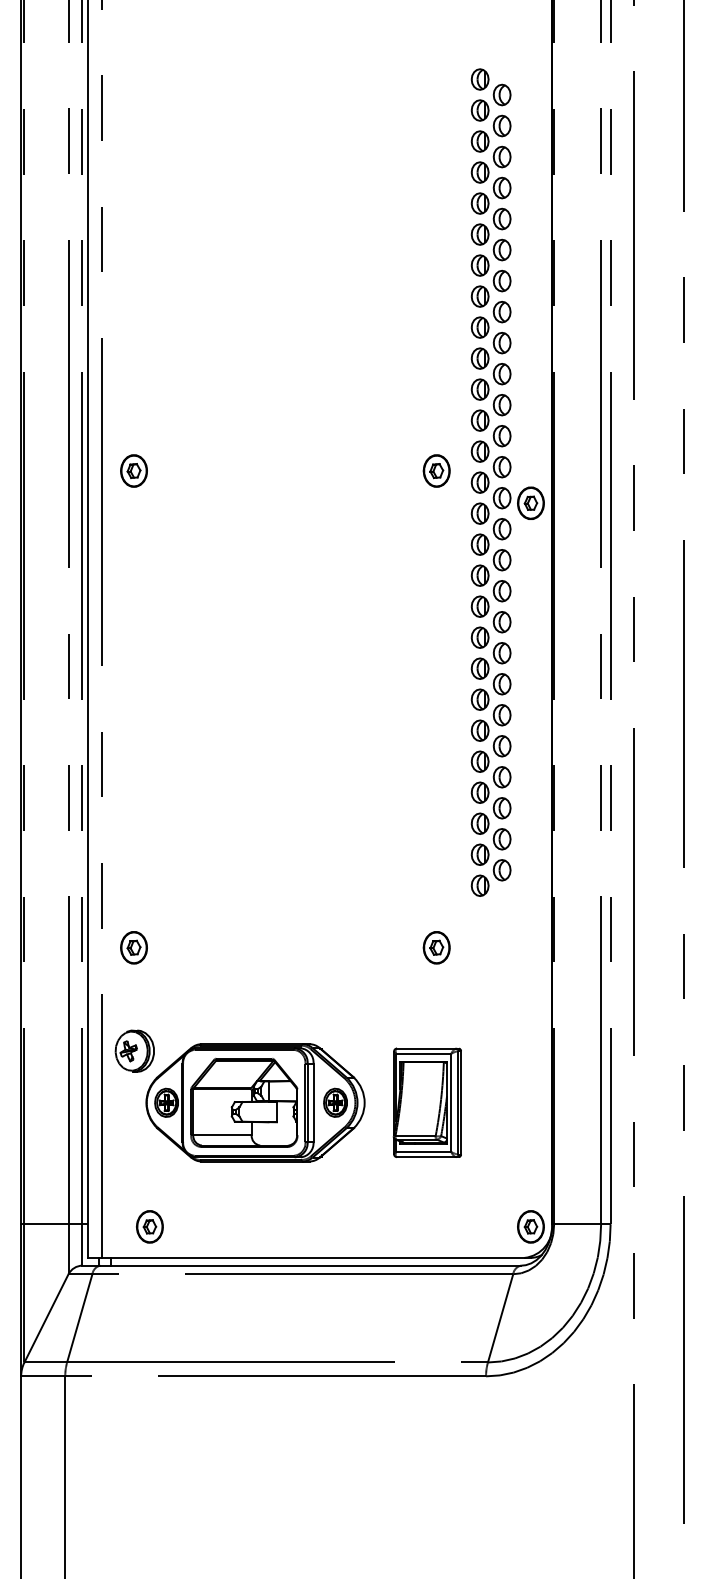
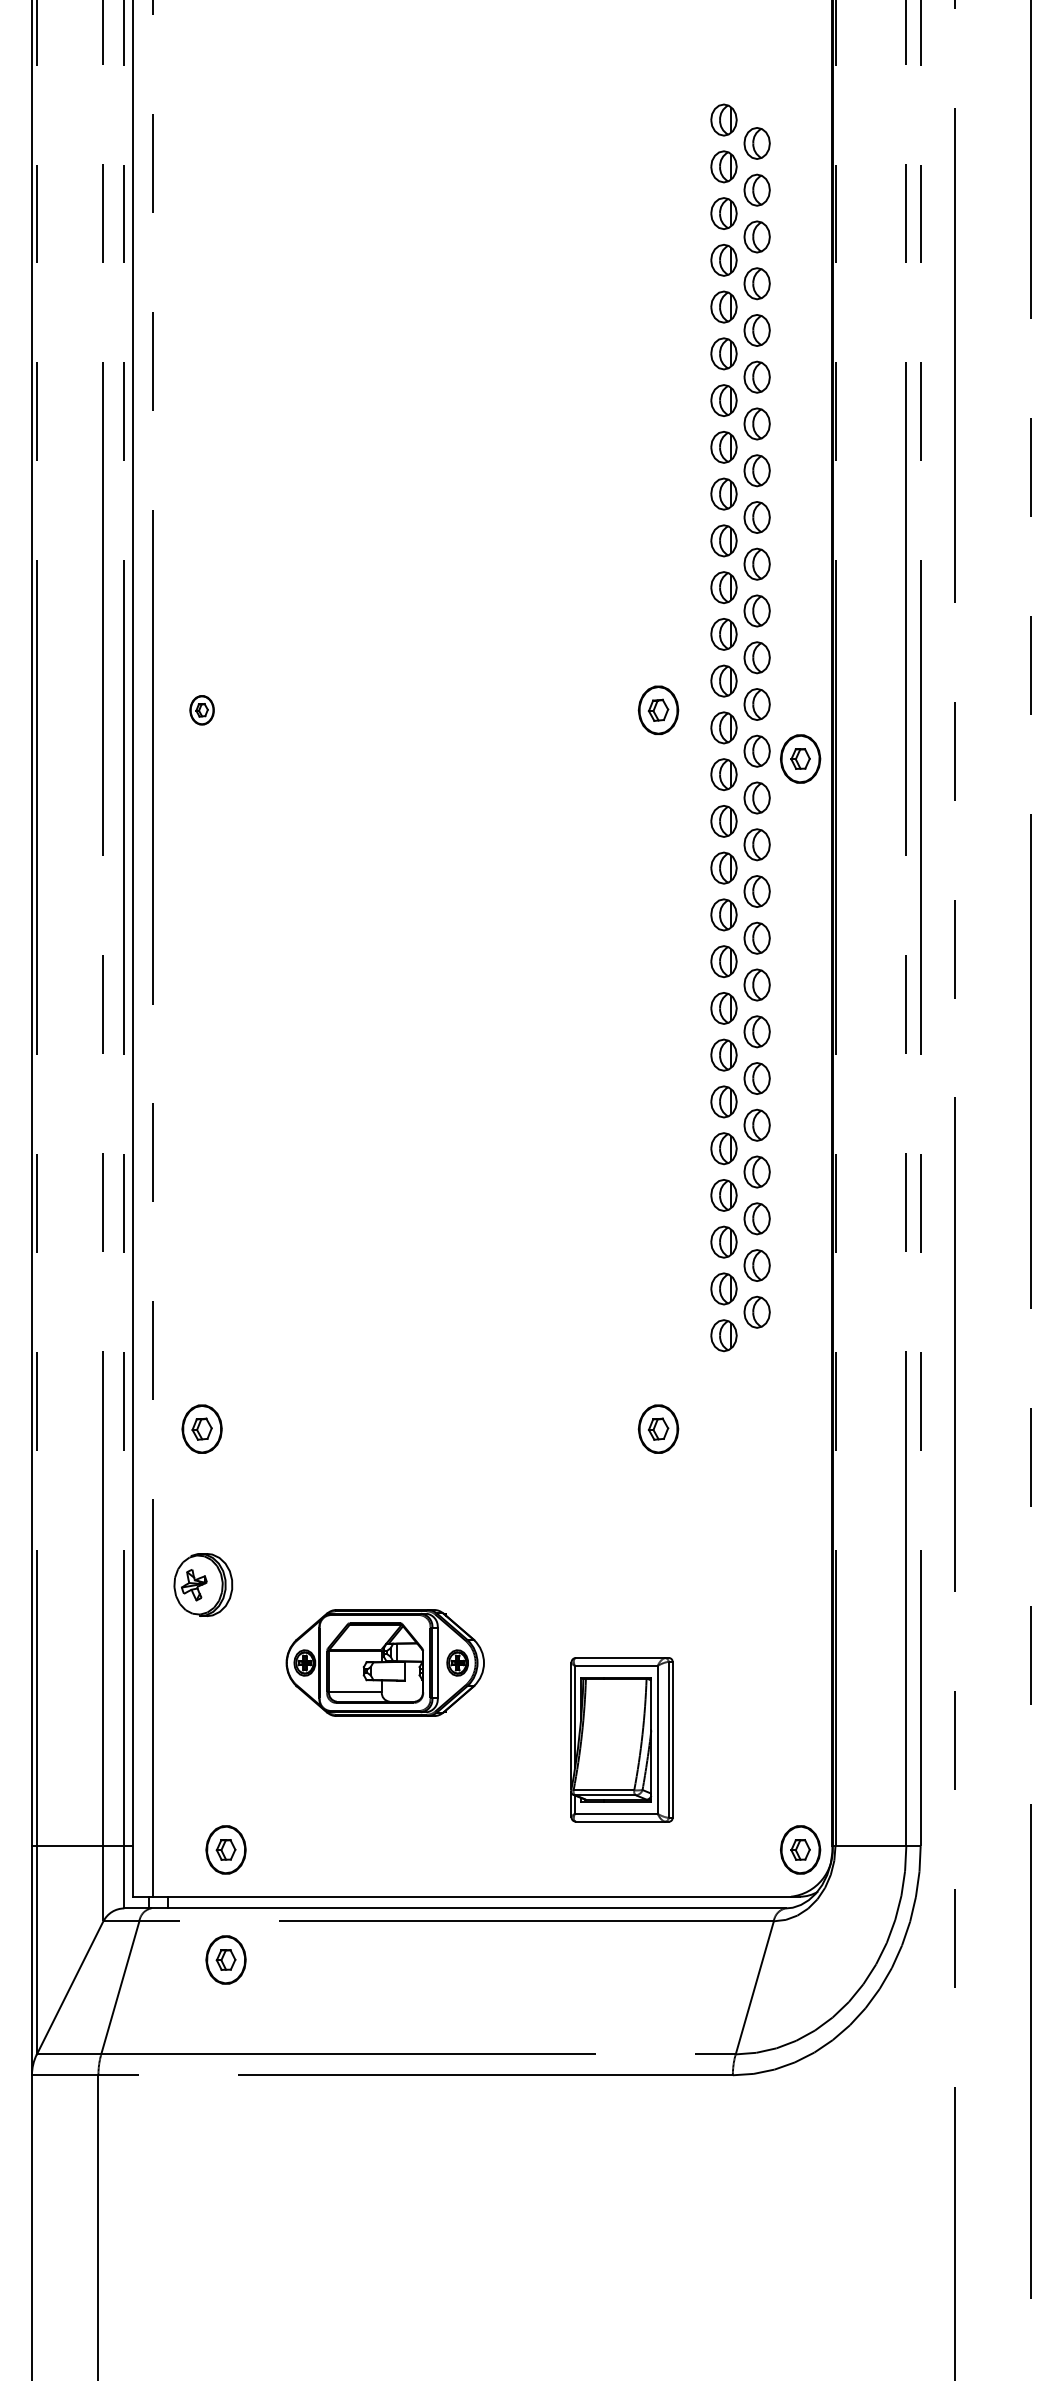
part: (133, 470) -> (201, 709), size x0.6
part: (255, 1102) -> (385, 1662), size x0.6
part: (426, 1102) -> (620, 1739), moved
part: (149, 1299) -> (225, 1959), added

